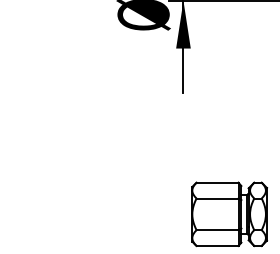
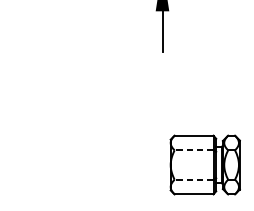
line: (217, 198) -> (194, 150), solid -> dashed
line: (217, 230) -> (194, 180), solid -> dashed

